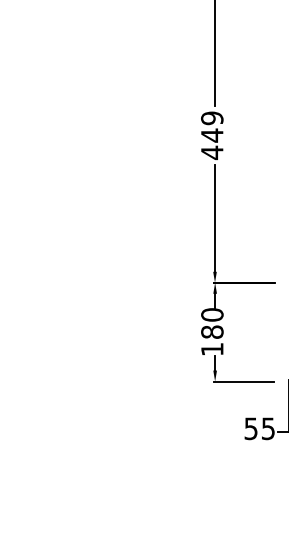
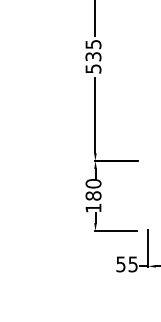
text: (212, 135) -> (93, 56), 449 -> 535

